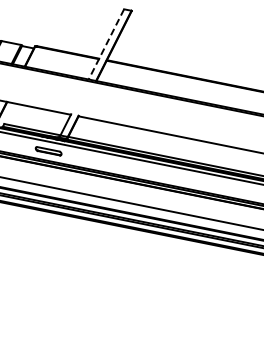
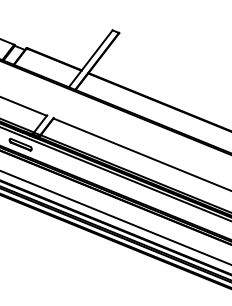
line: (106, 44) -> (90, 58), dashed -> solid

